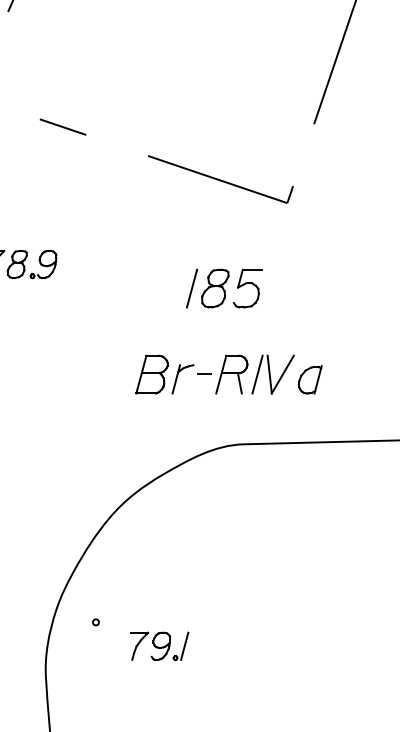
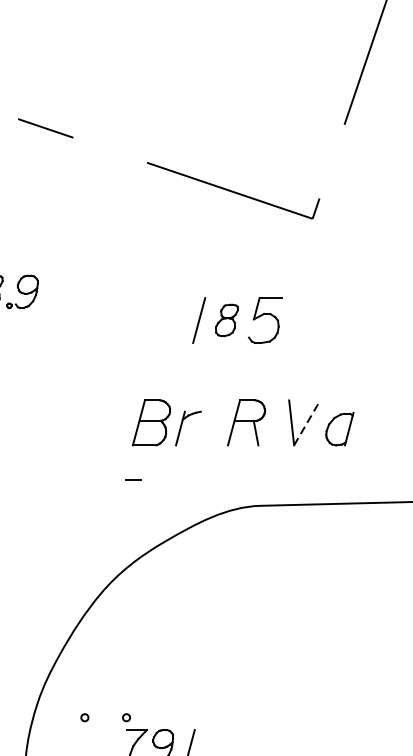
part: (215, 288) -> (227, 320), size x0.7
line: (204, 373) -> (133, 478), moved
line: (257, 374) -> (277, 422), removed
line: (282, 374) -> (306, 422), solid -> dashed
circle: (130, 622) -> (125, 717), added

